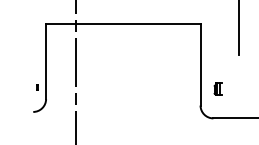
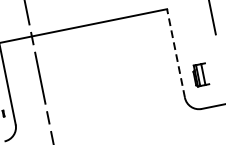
line: (200, 64) -> (175, 53), solid -> dashed
part: (217, 88) -> (199, 75), size x1.6

